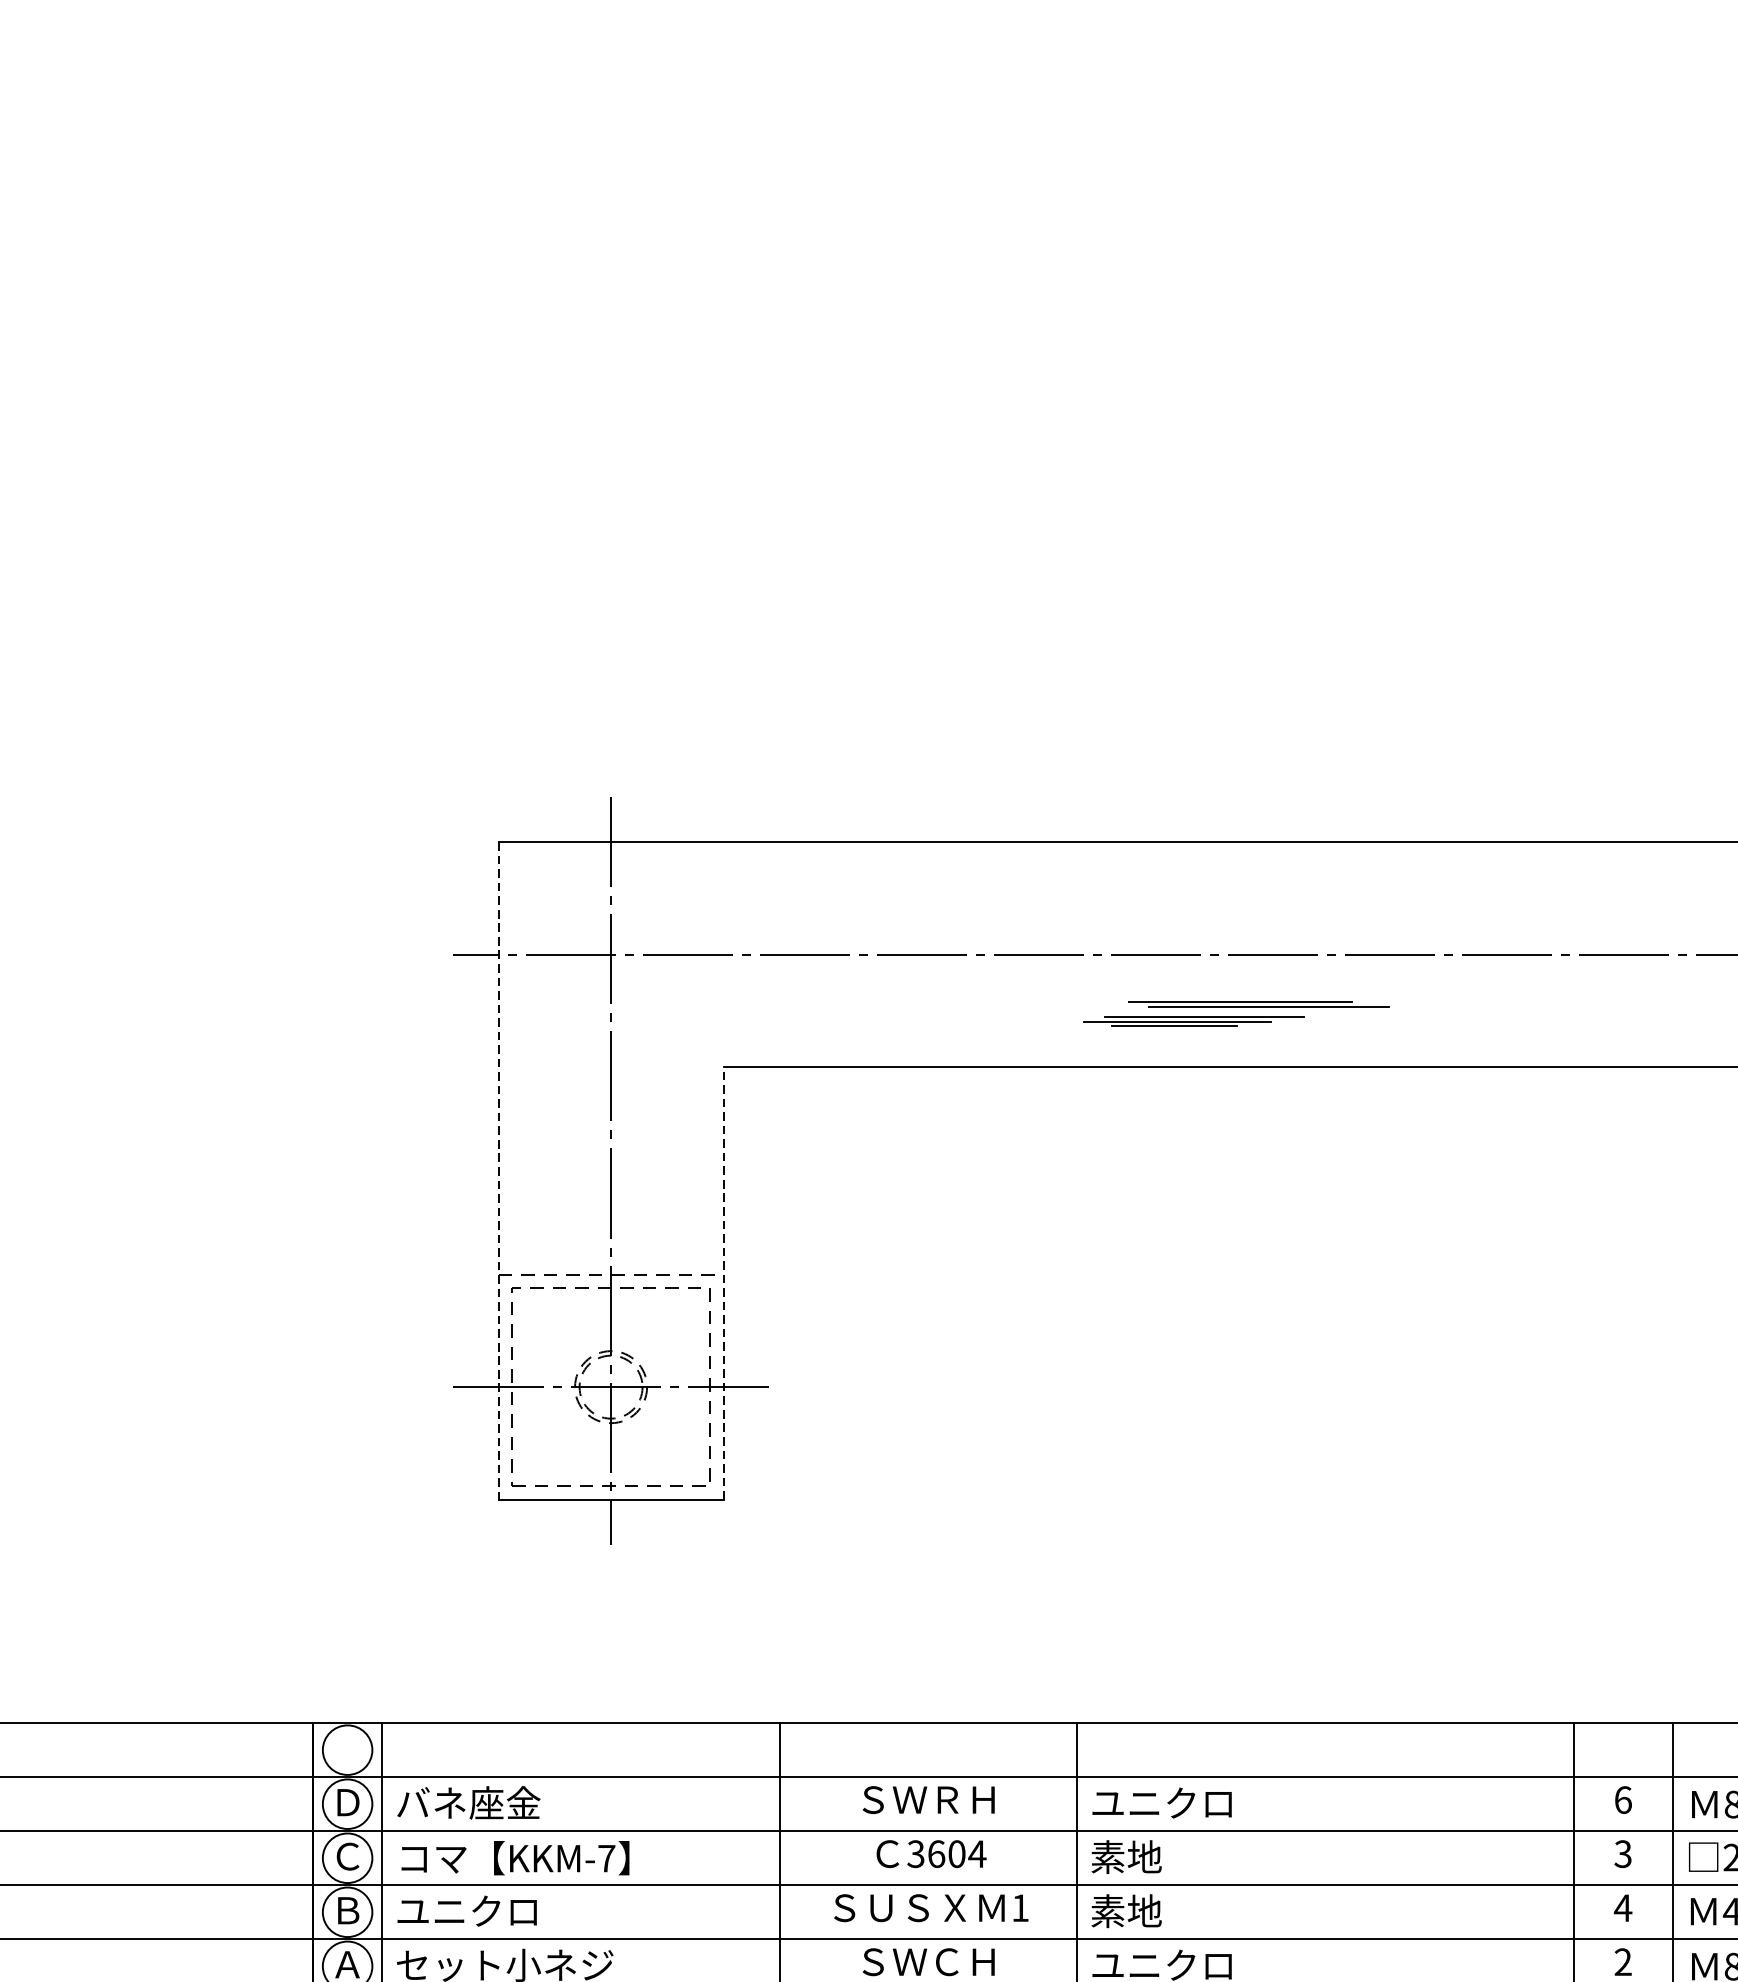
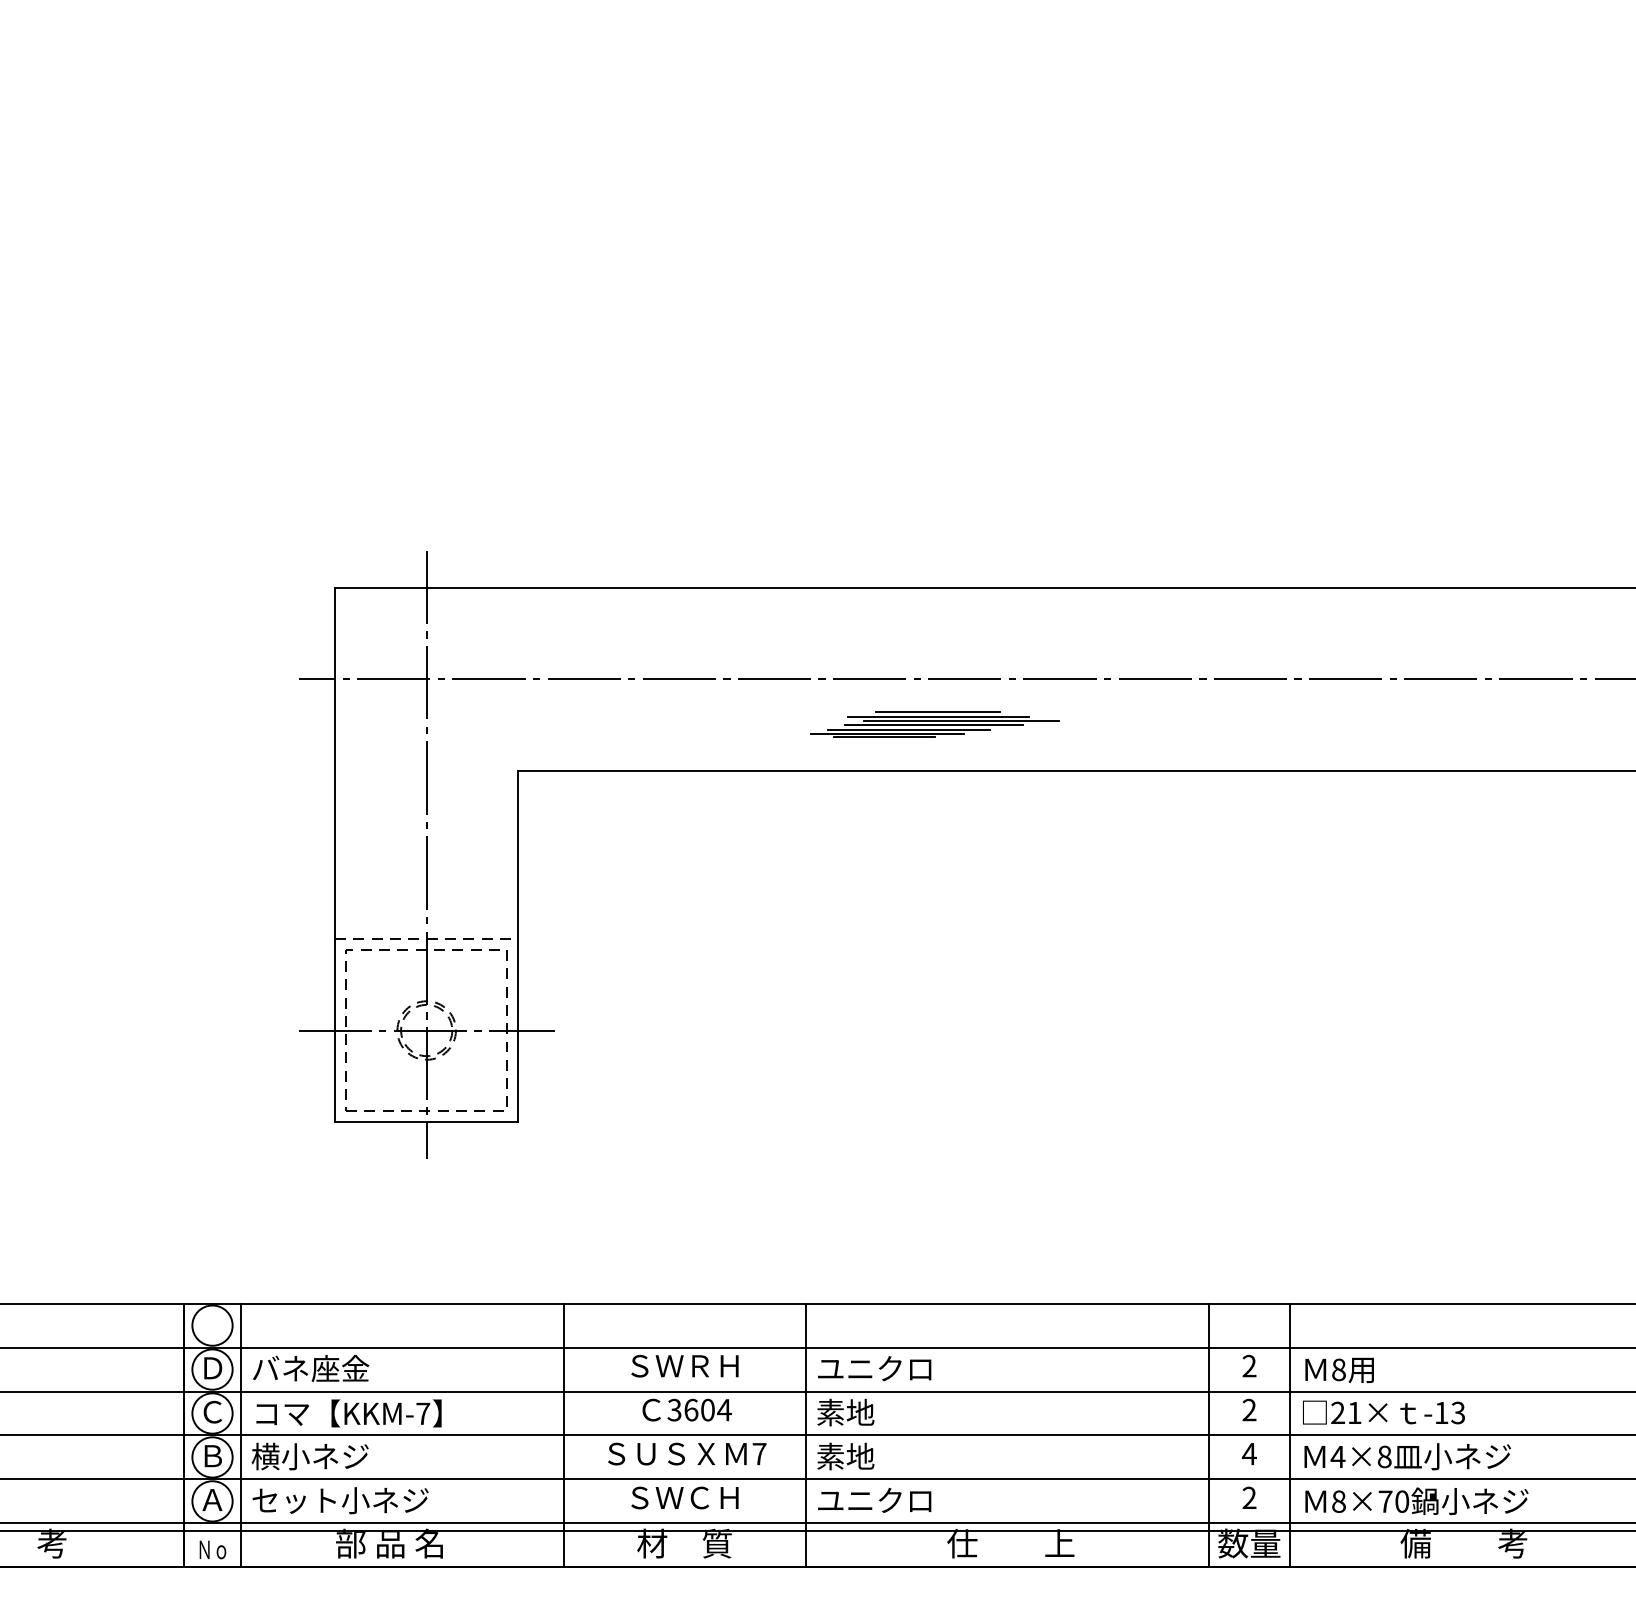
line: (1240, 995) -> (938, 712), added
line: (1234, 1011) -> (933, 725), added
line: (498, 1171) -> (335, 855), dashed -> solid
line: (723, 1283) -> (518, 946), dashed -> solid
text: (1623, 1799) -> (1249, 1365), 6 -> 2
text: (1623, 1854) -> (1249, 1410), 3 -> 2
text: (1020, 1908) -> (759, 1454), 1 -> 7
text: (466, 1911) -> (309, 1456), ユニクロ -> 横小ネジ

